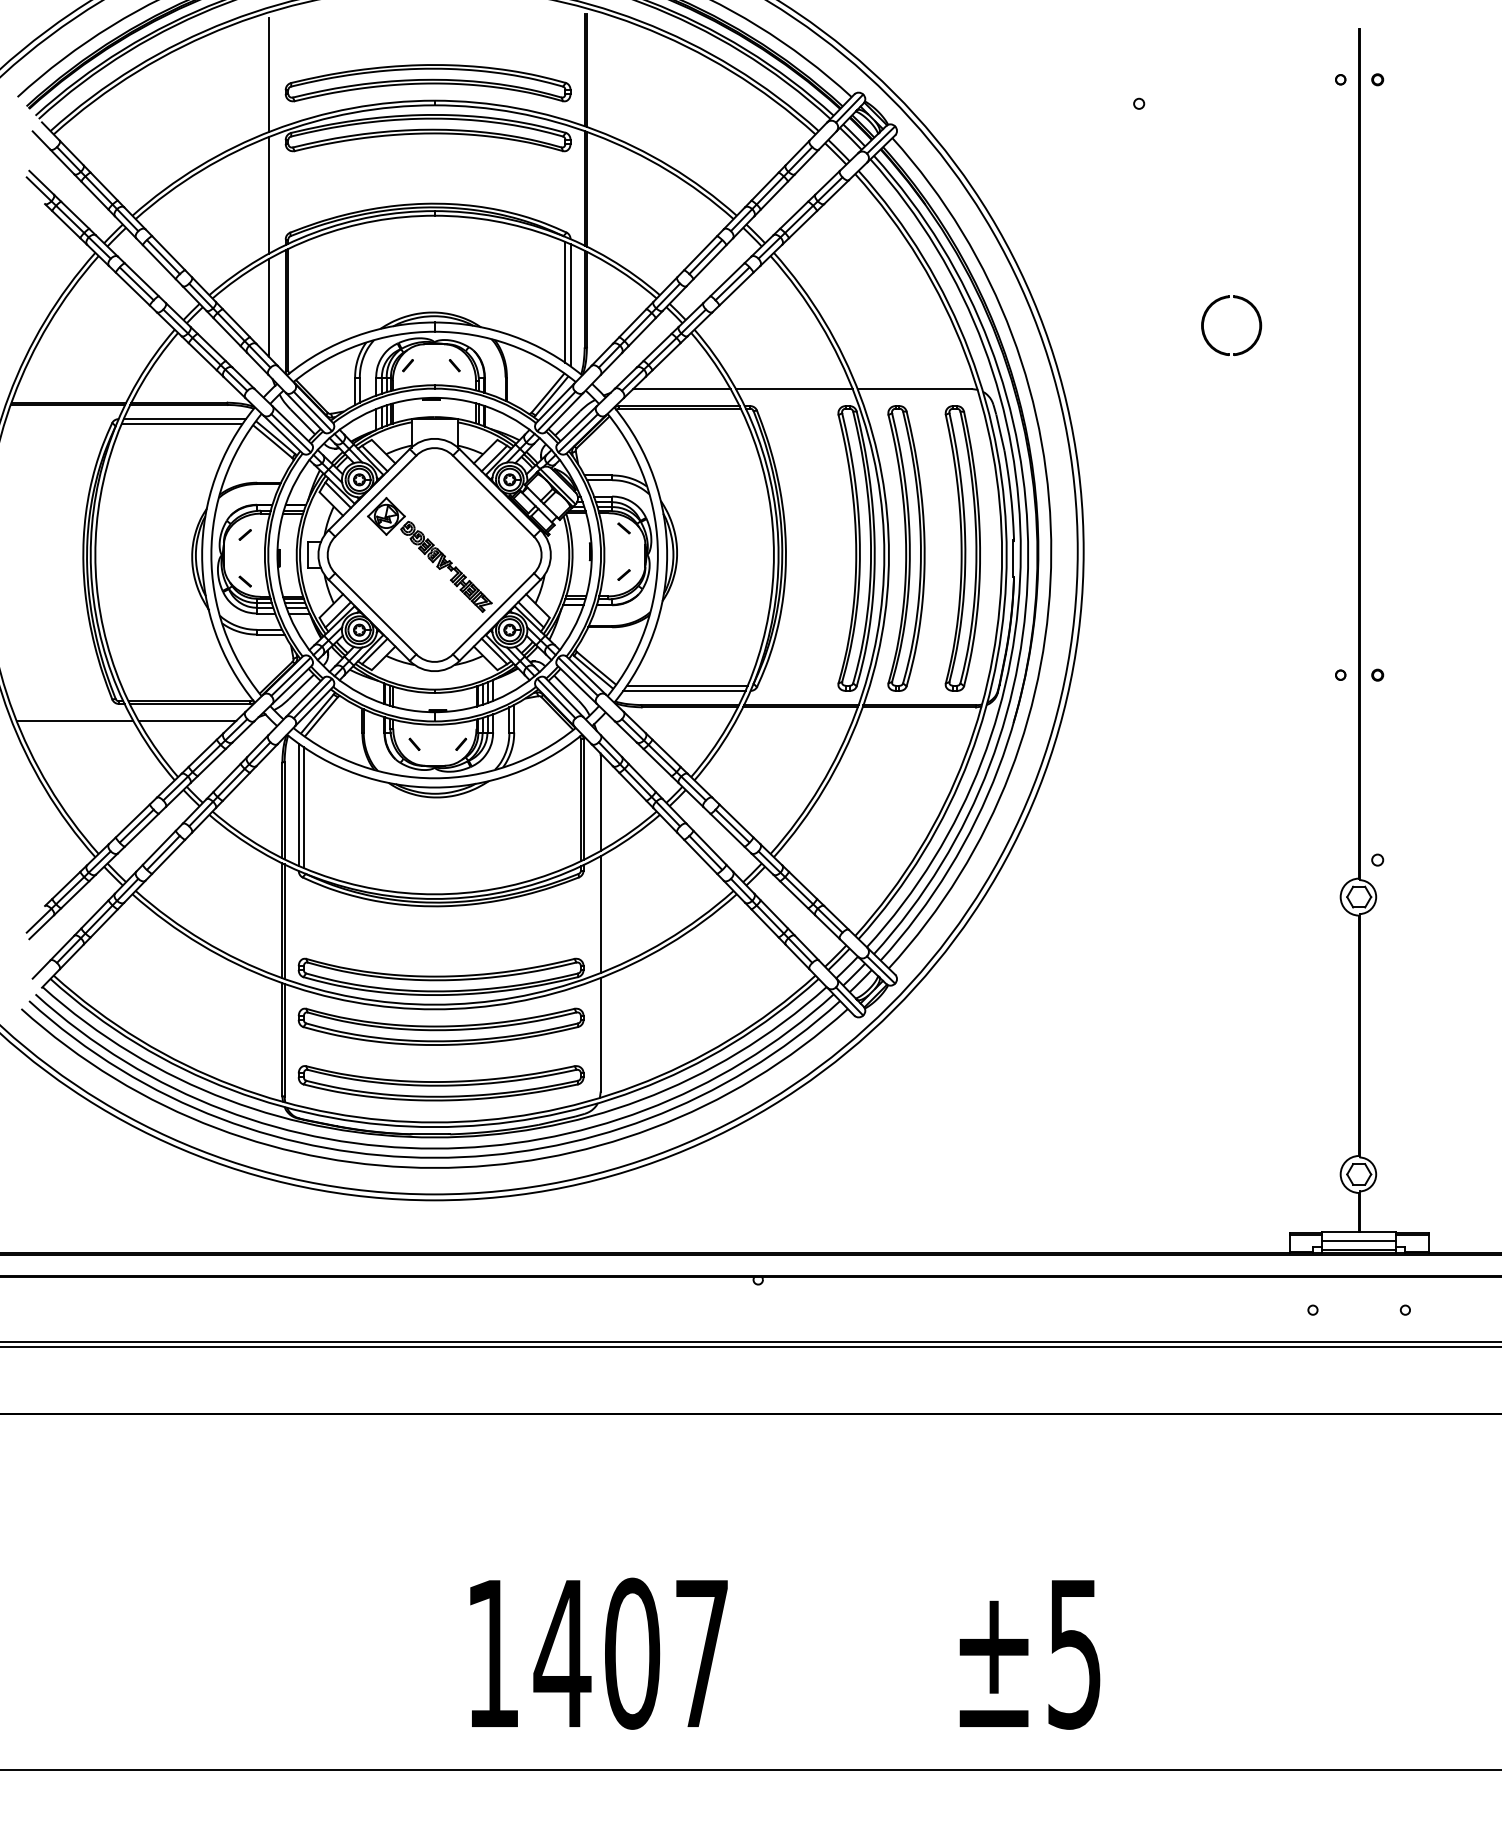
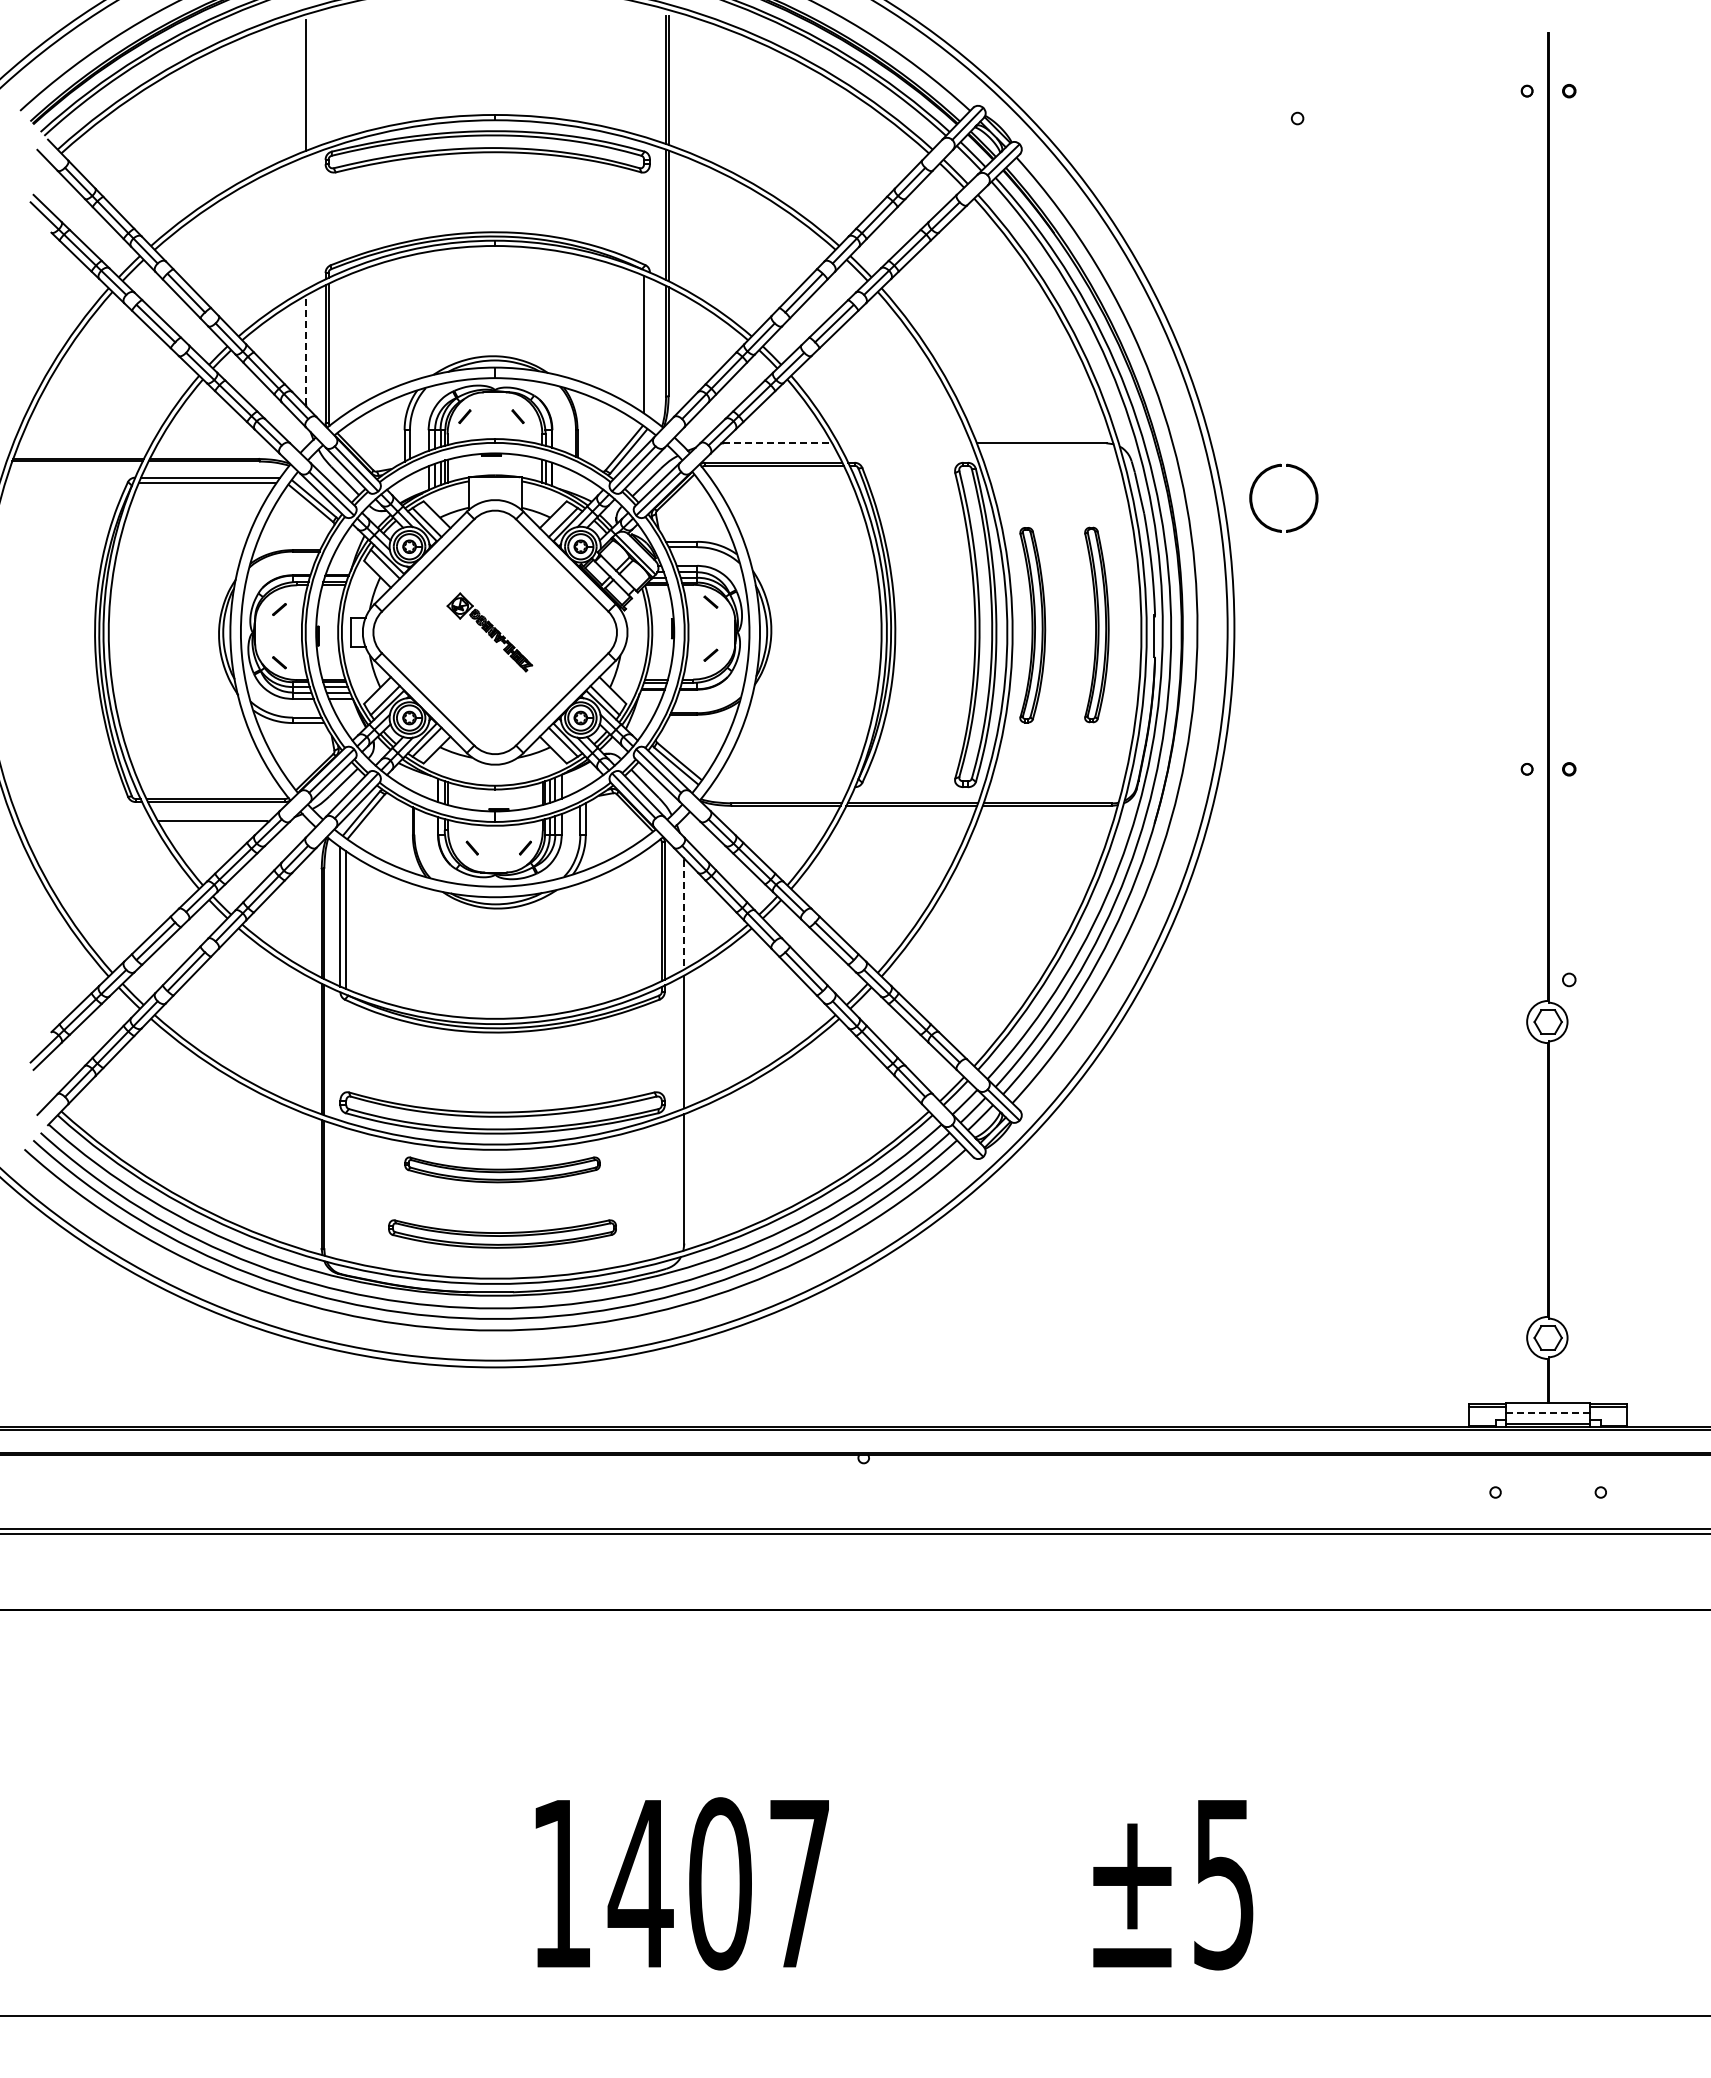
part: (427, 82) -> (487, 94), removed
line: (268, 195) -> (306, 222), removed
part: (1218, 301) -> (1269, 470), moved
line: (571, 304) -> (650, 347), removed
line: (268, 306) -> (306, 349), solid -> dashed
line: (682, 389) -> (777, 443), solid -> dashed
line: (794, 389) -> (904, 443), removed
part: (906, 548) -> (1032, 625), size x0.6
part: (962, 548) -> (1096, 624), size x0.6
part: (429, 555) -> (489, 632), size x0.6
line: (686, 685) -> (782, 781), removed
line: (684, 691) -> (779, 787), removed
line: (74, 721) -> (85, 821), removed
line: (600, 802) -> (684, 914), solid -> dashed
part: (441, 1026) -> (502, 1169), size x0.6
part: (441, 1082) -> (502, 1233), size x0.7
line: (1358, 1240) -> (1547, 1413), solid -> dashed

